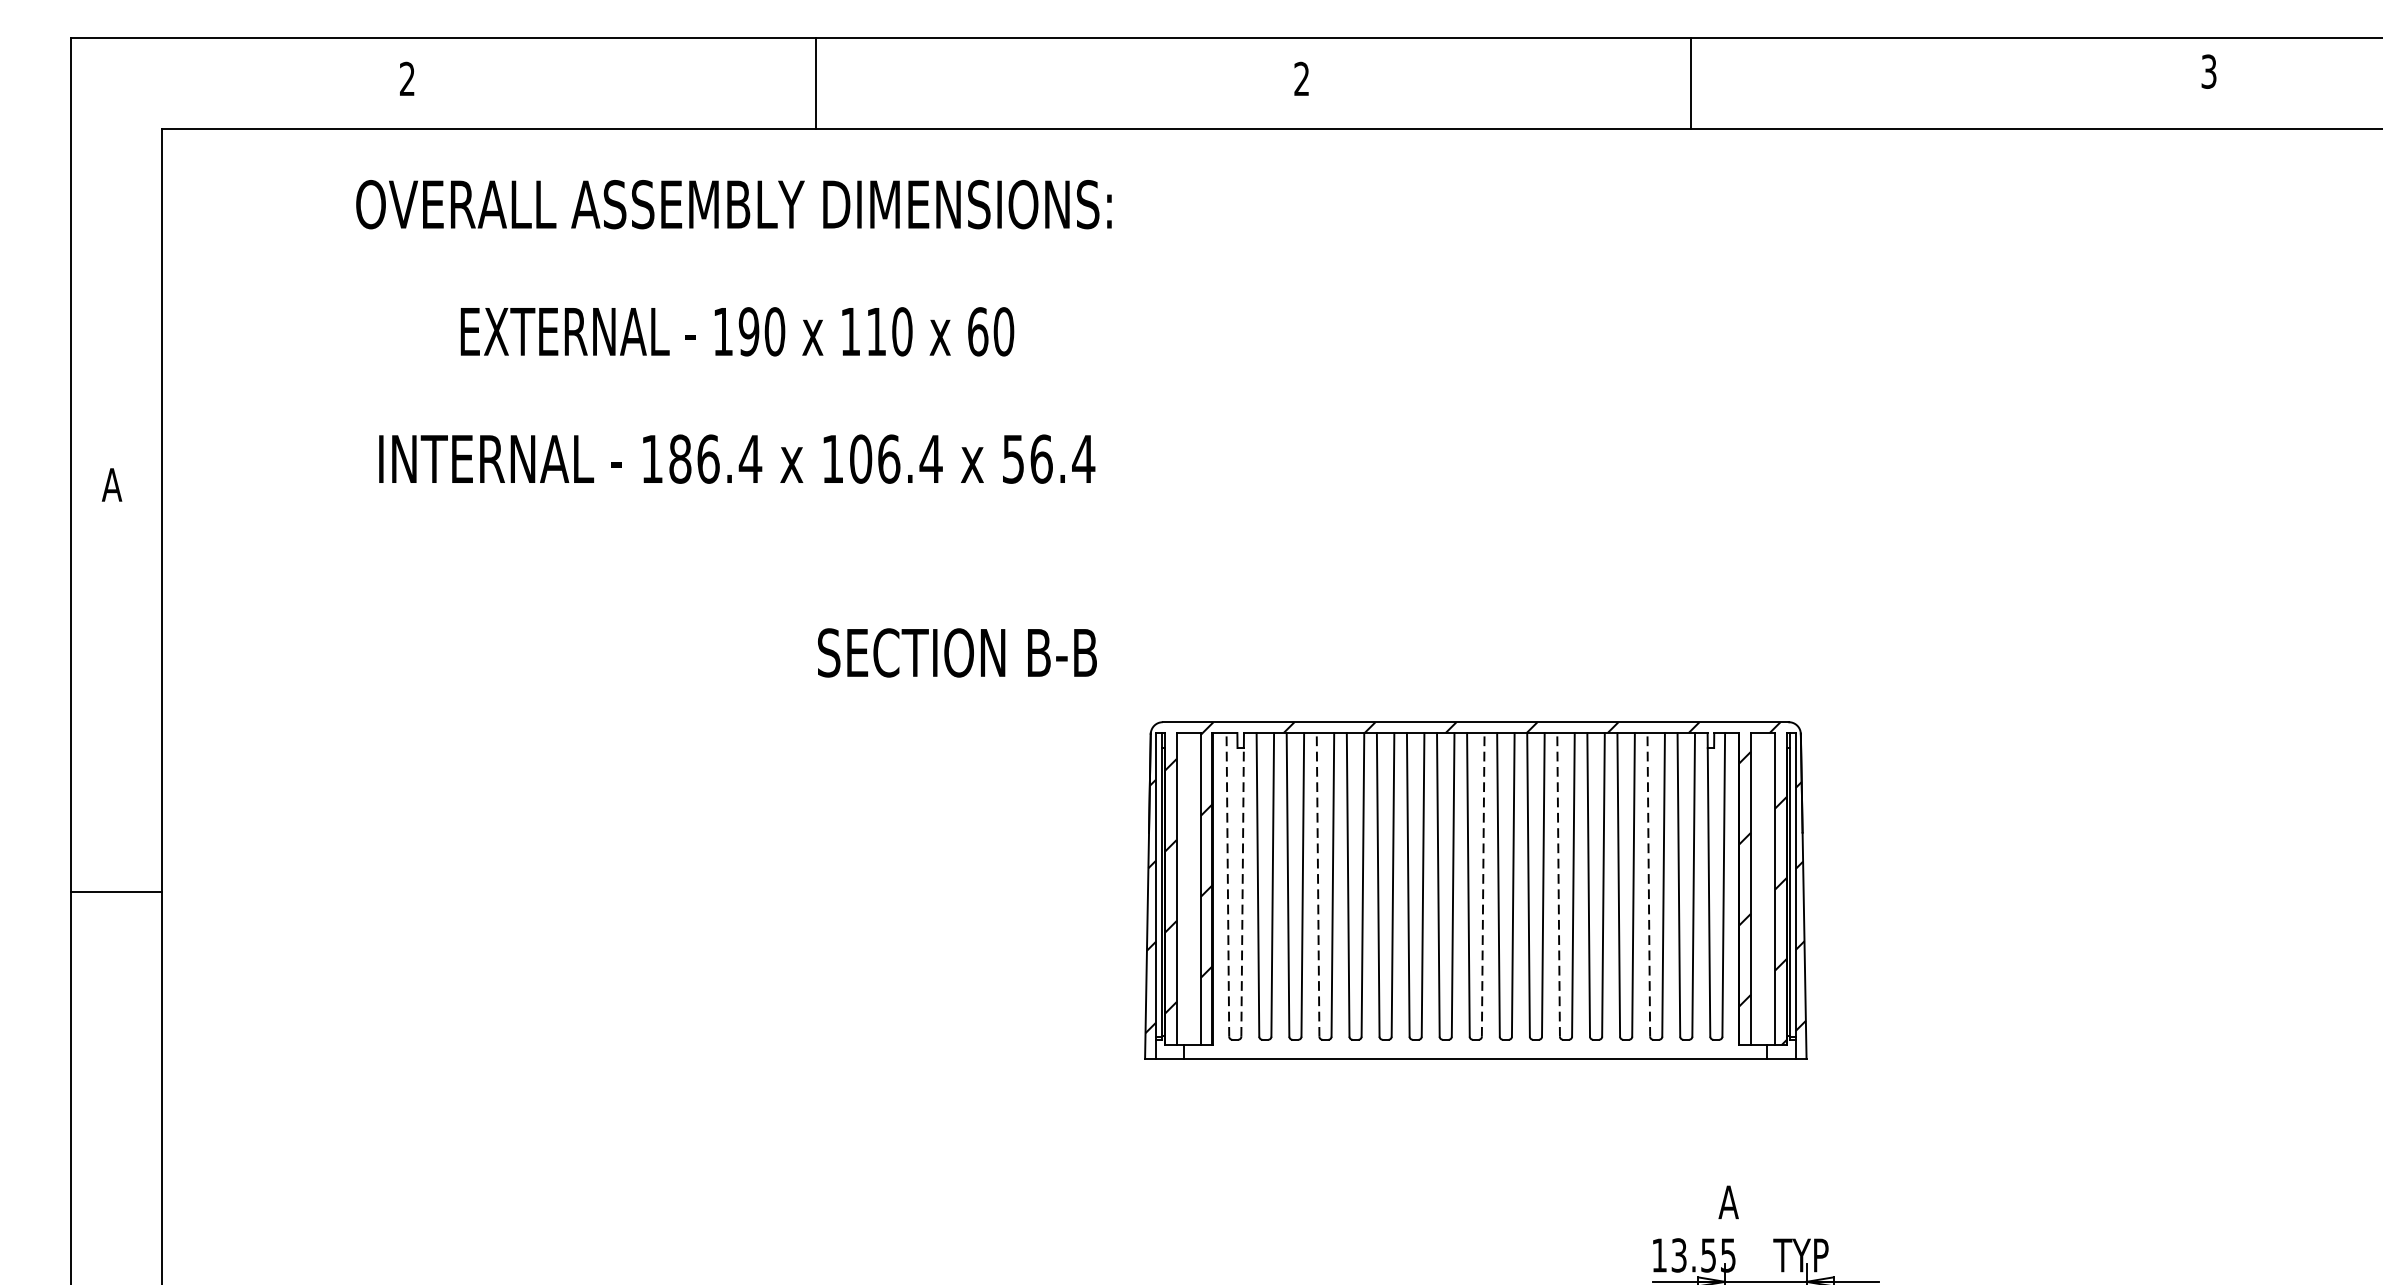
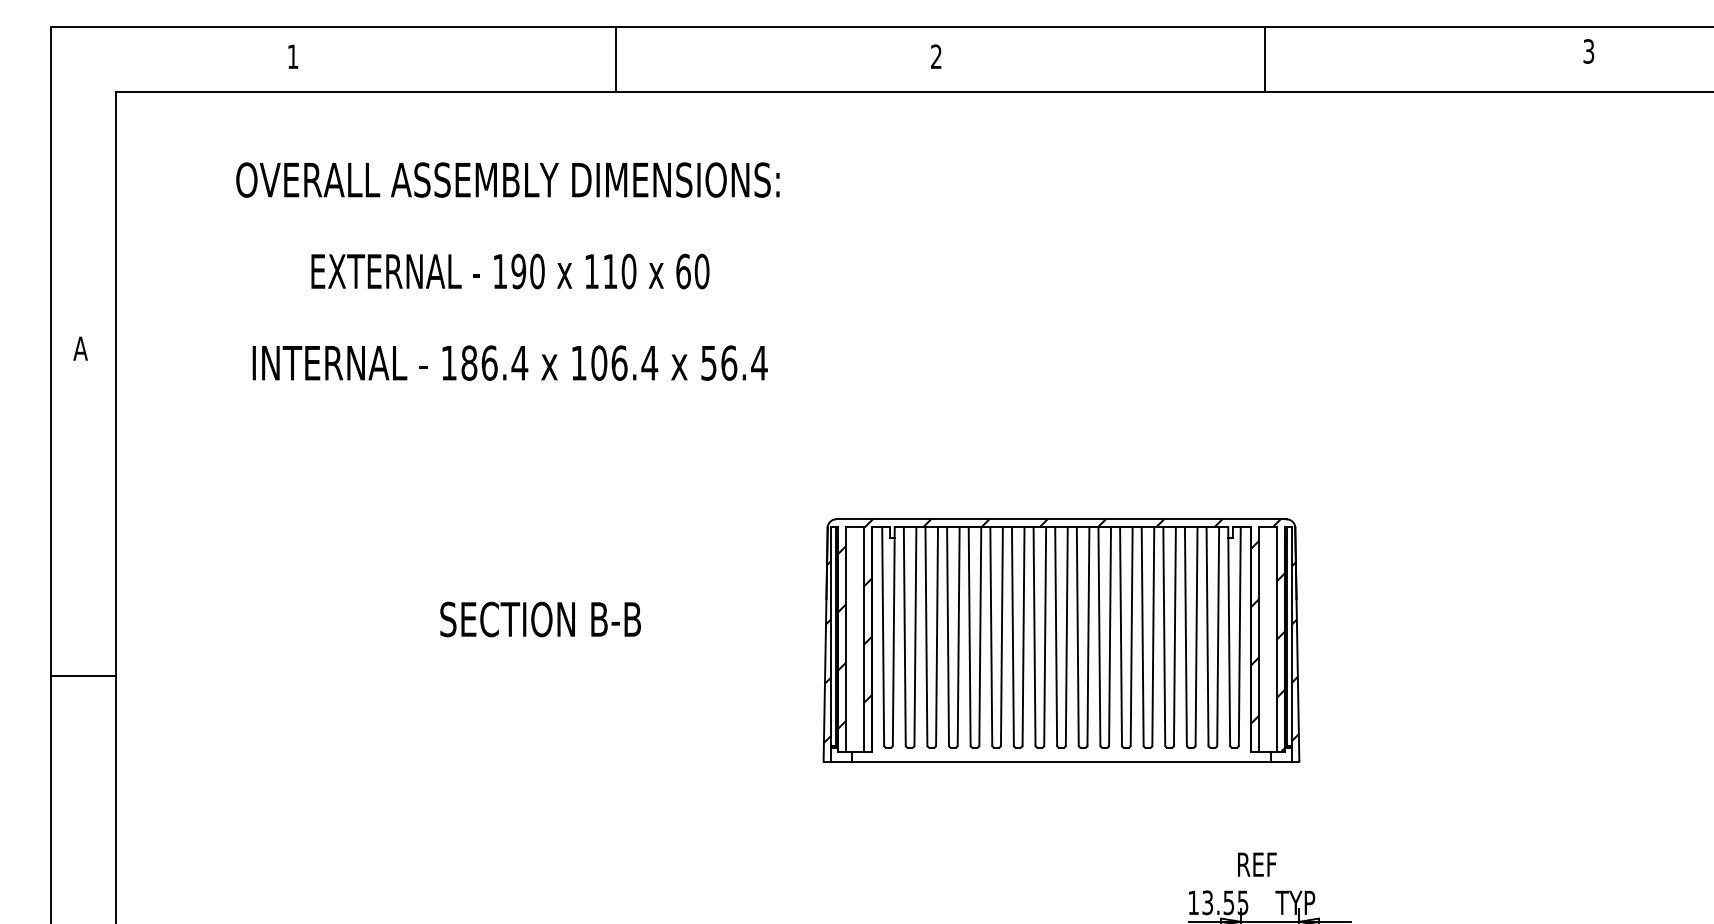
text: (406, 78) -> (292, 56), 2 -> 1
line: (815, 82) -> (615, 59), moved
line: (1691, 82) -> (1264, 59), moved
text: (733, 331) -> (507, 271), moved
text: (957, 652) -> (540, 619), moved
line: (1228, 883) -> (883, 635), dashed -> solid
line: (1318, 883) -> (948, 635), dashed -> solid
line: (1482, 883) -> (1066, 635), dashed -> solid
line: (1559, 883) -> (1121, 635), dashed -> solid
line: (1648, 883) -> (1185, 635), dashed -> solid
line: (116, 892) -> (83, 676), moved
line: (1242, 892) -> (893, 641), dashed -> solid
text: (1746, 1202) -> (1256, 864), A -> REF

